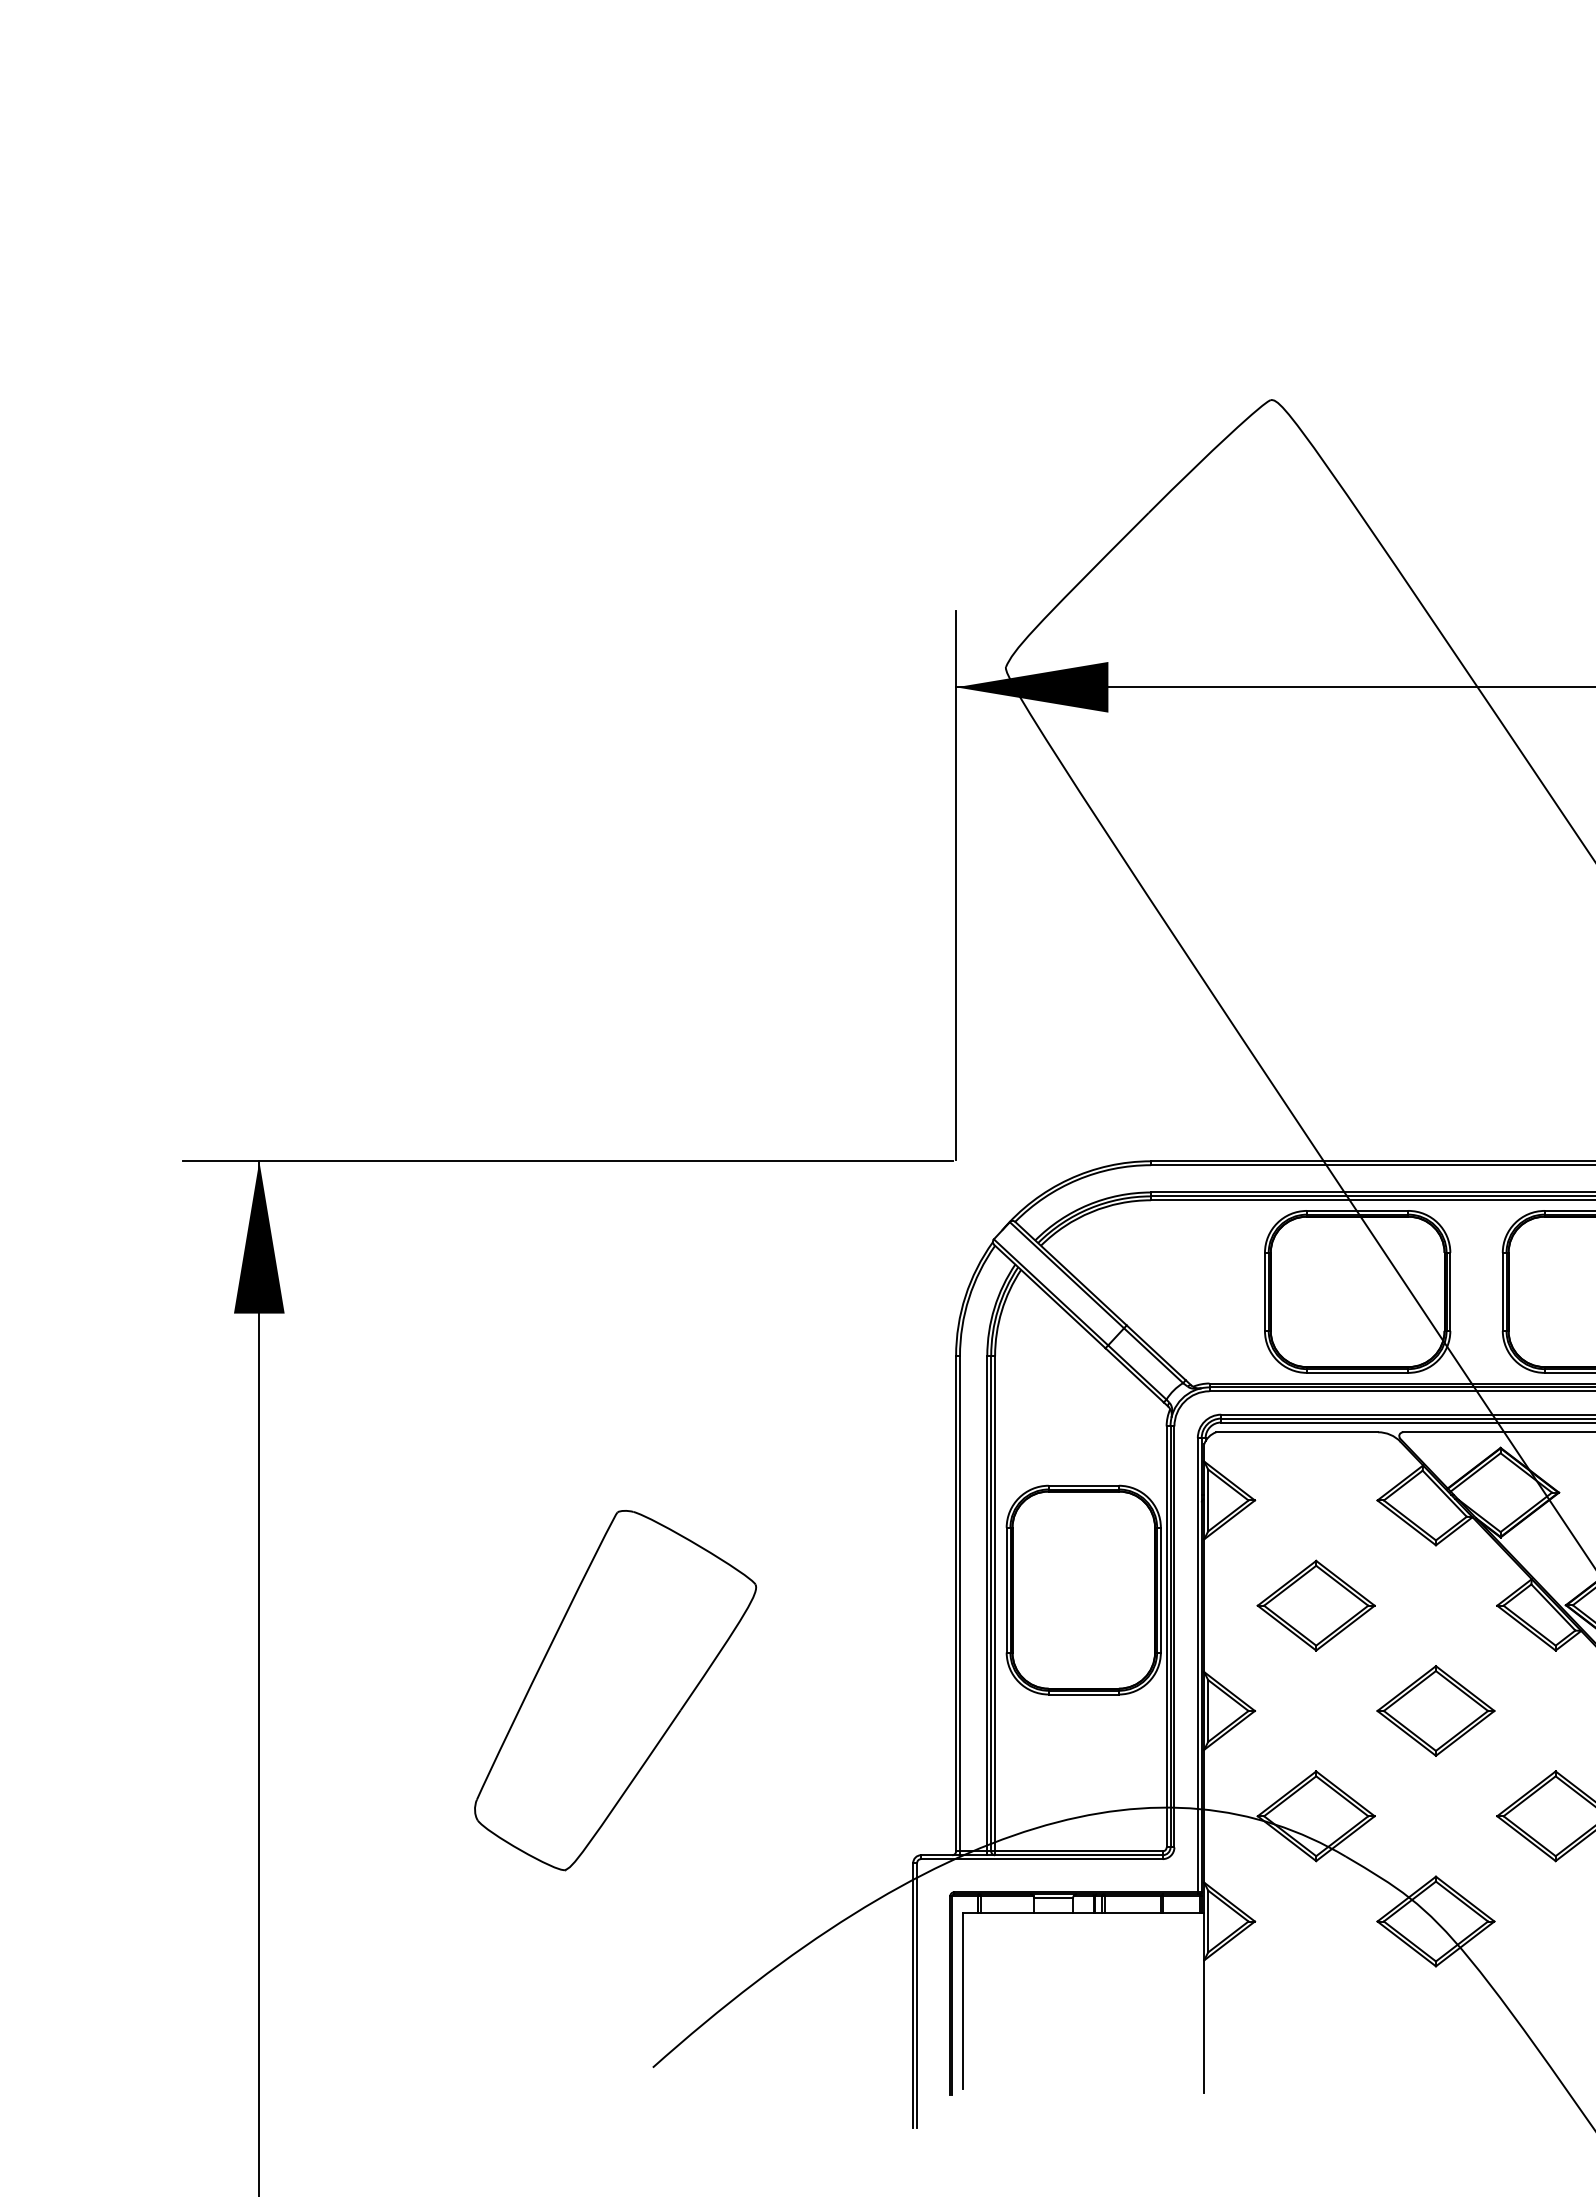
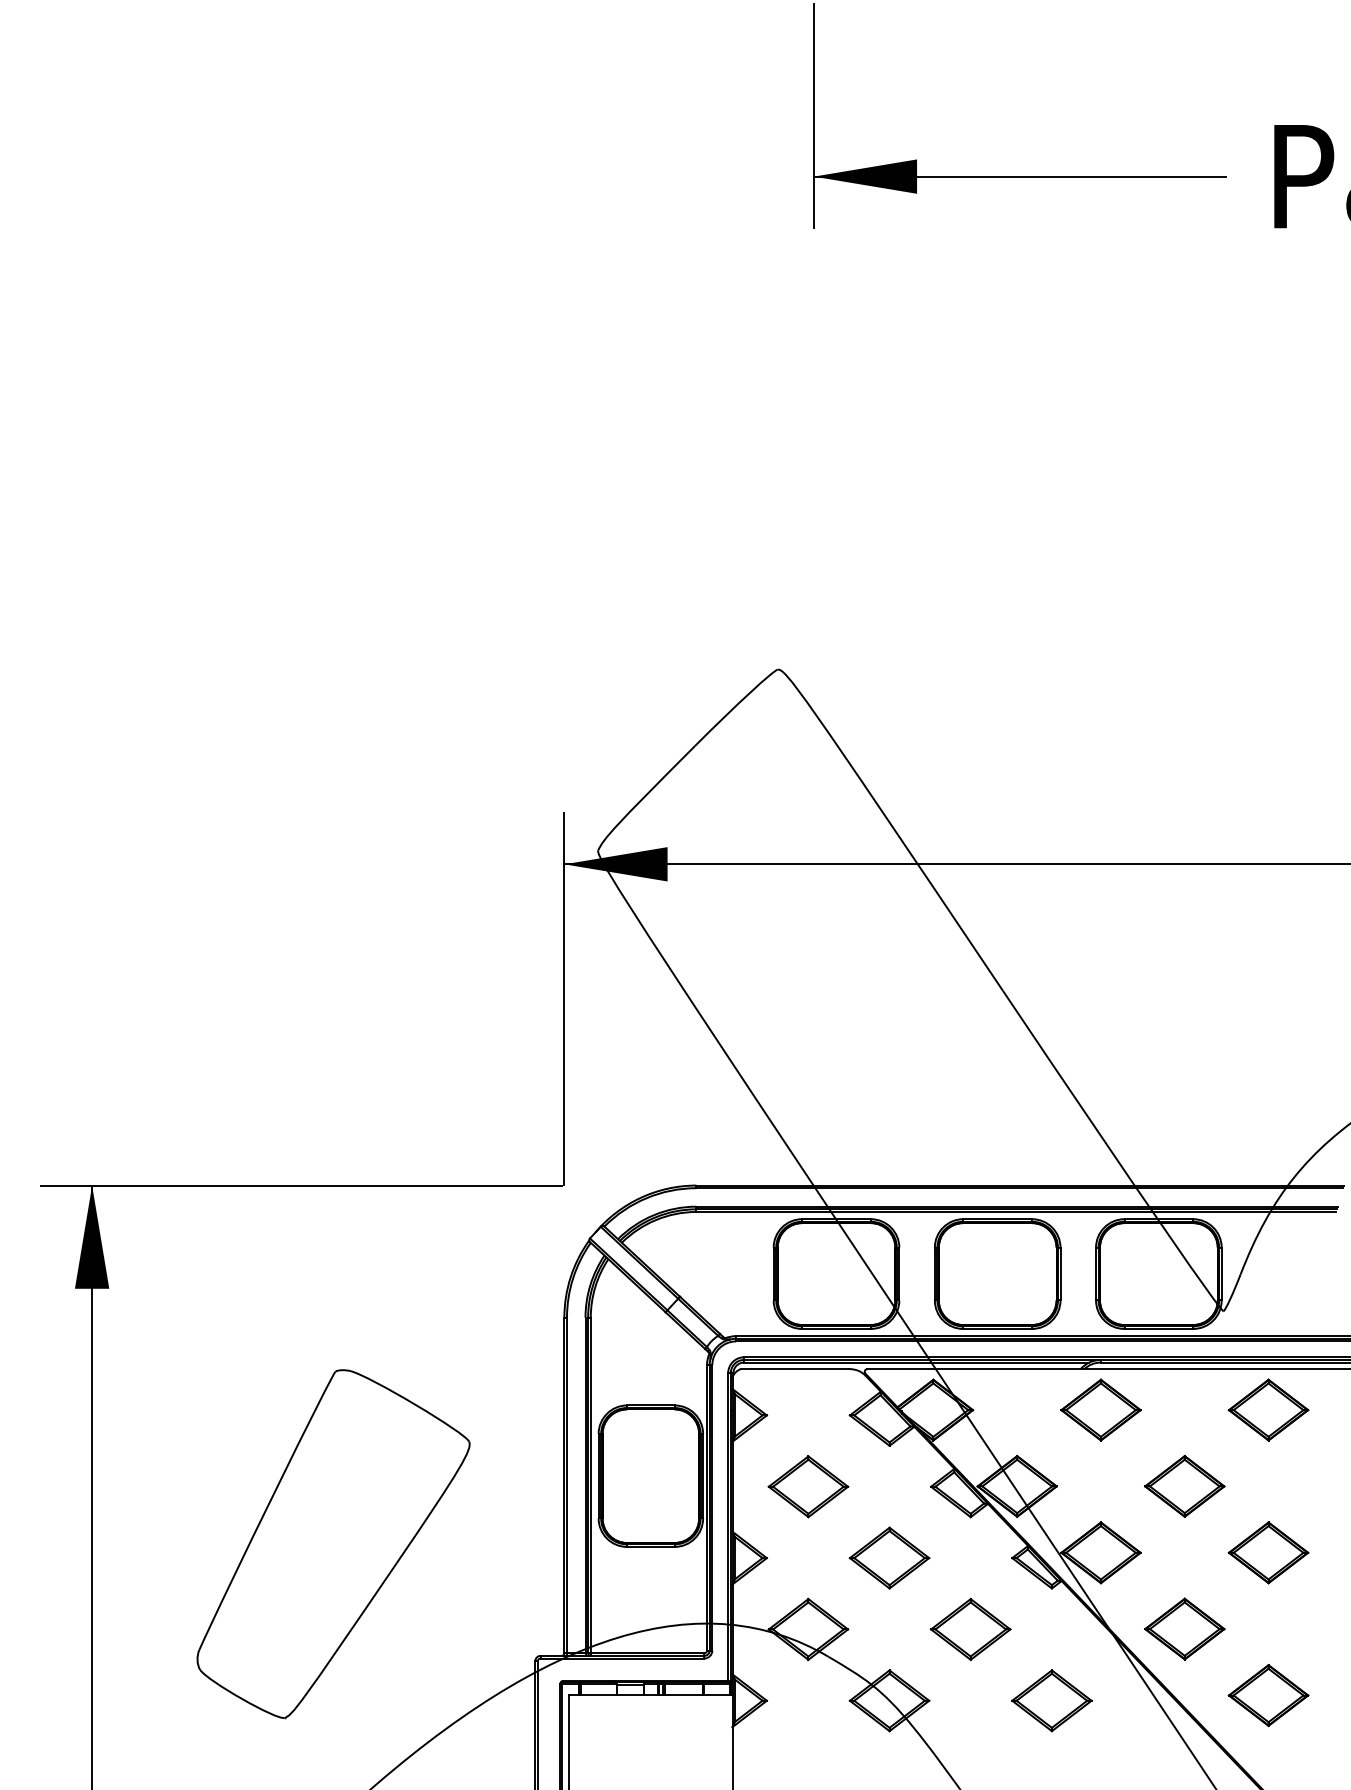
part: (615, 1690) -> (333, 1544), size x1.43

